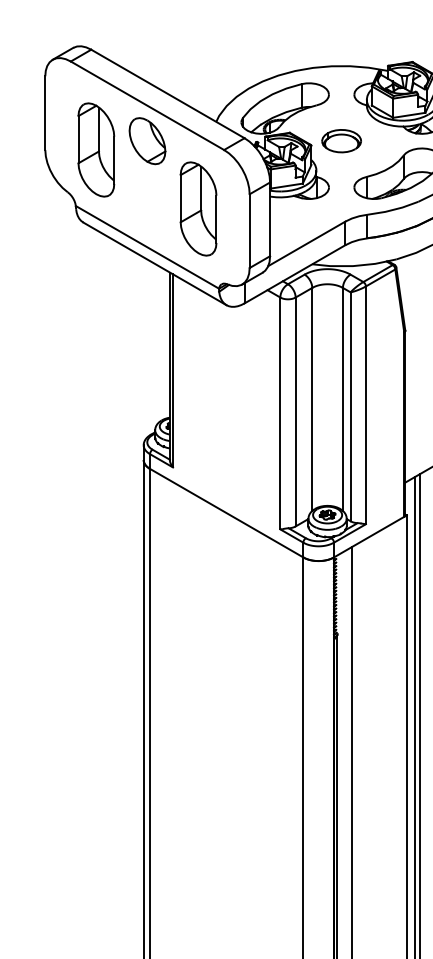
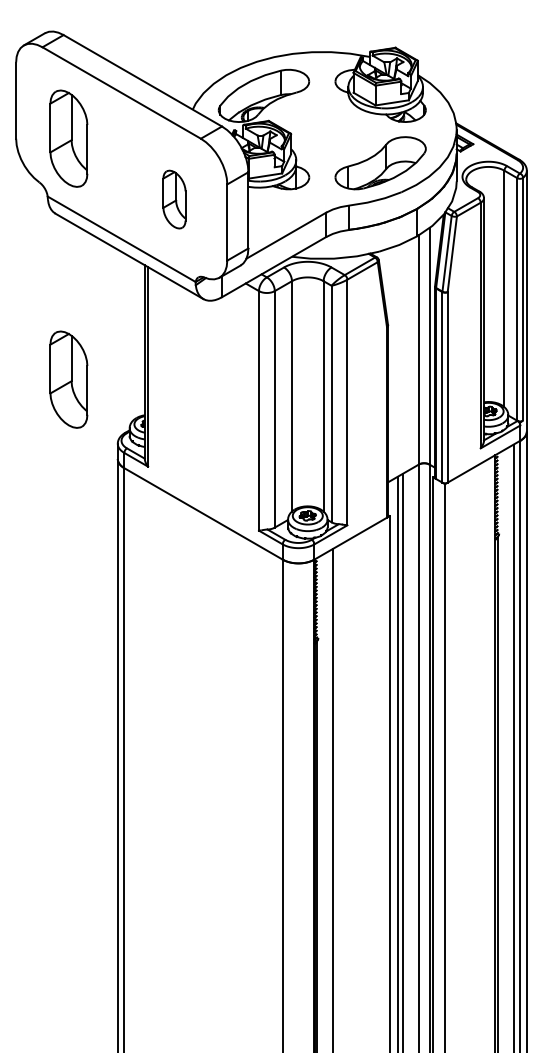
part: (147, 141) -> (121, 129), removed
part: (341, 141) -> (322, 129), removed
part: (198, 208) -> (174, 199), size x0.6
part: (95, 383) -> (68, 379), added

